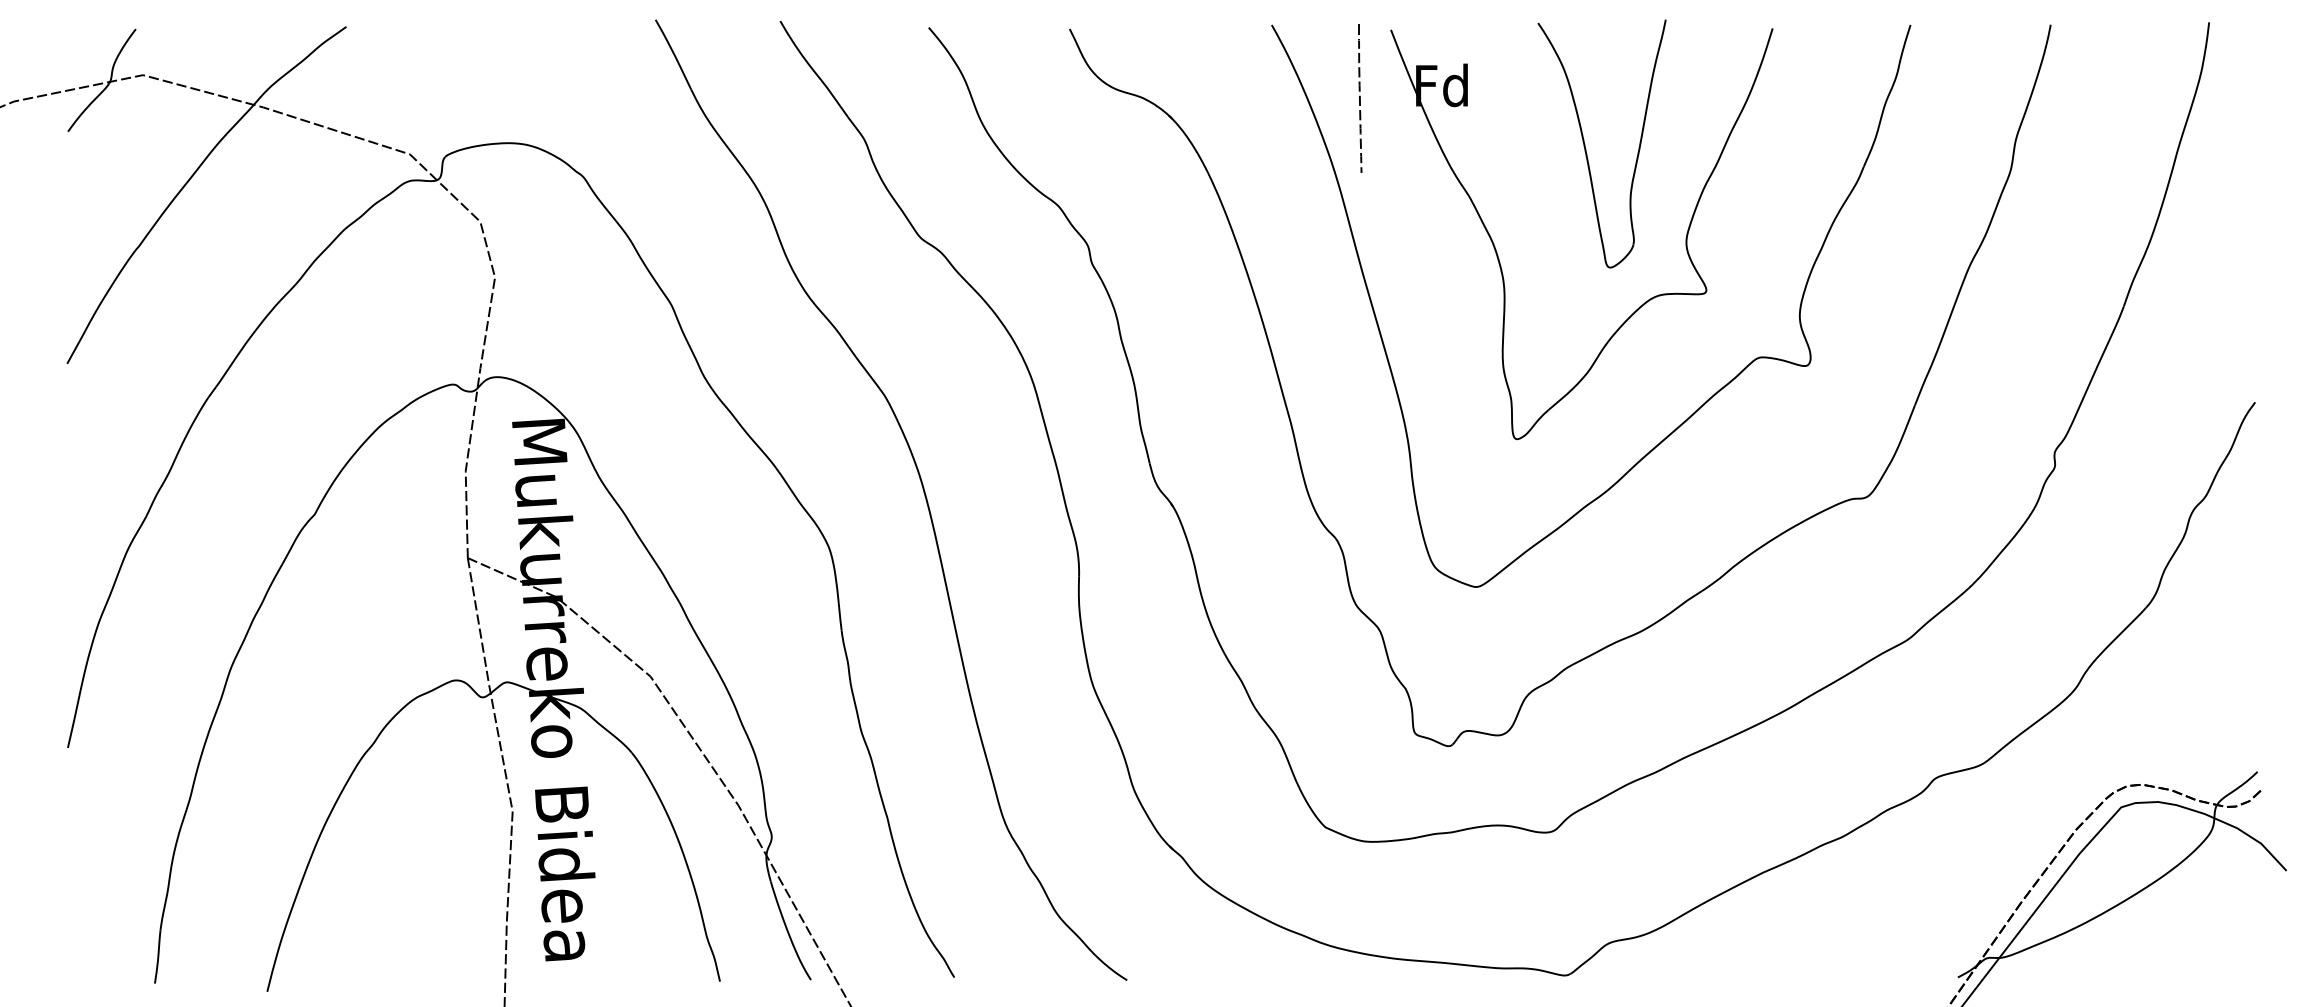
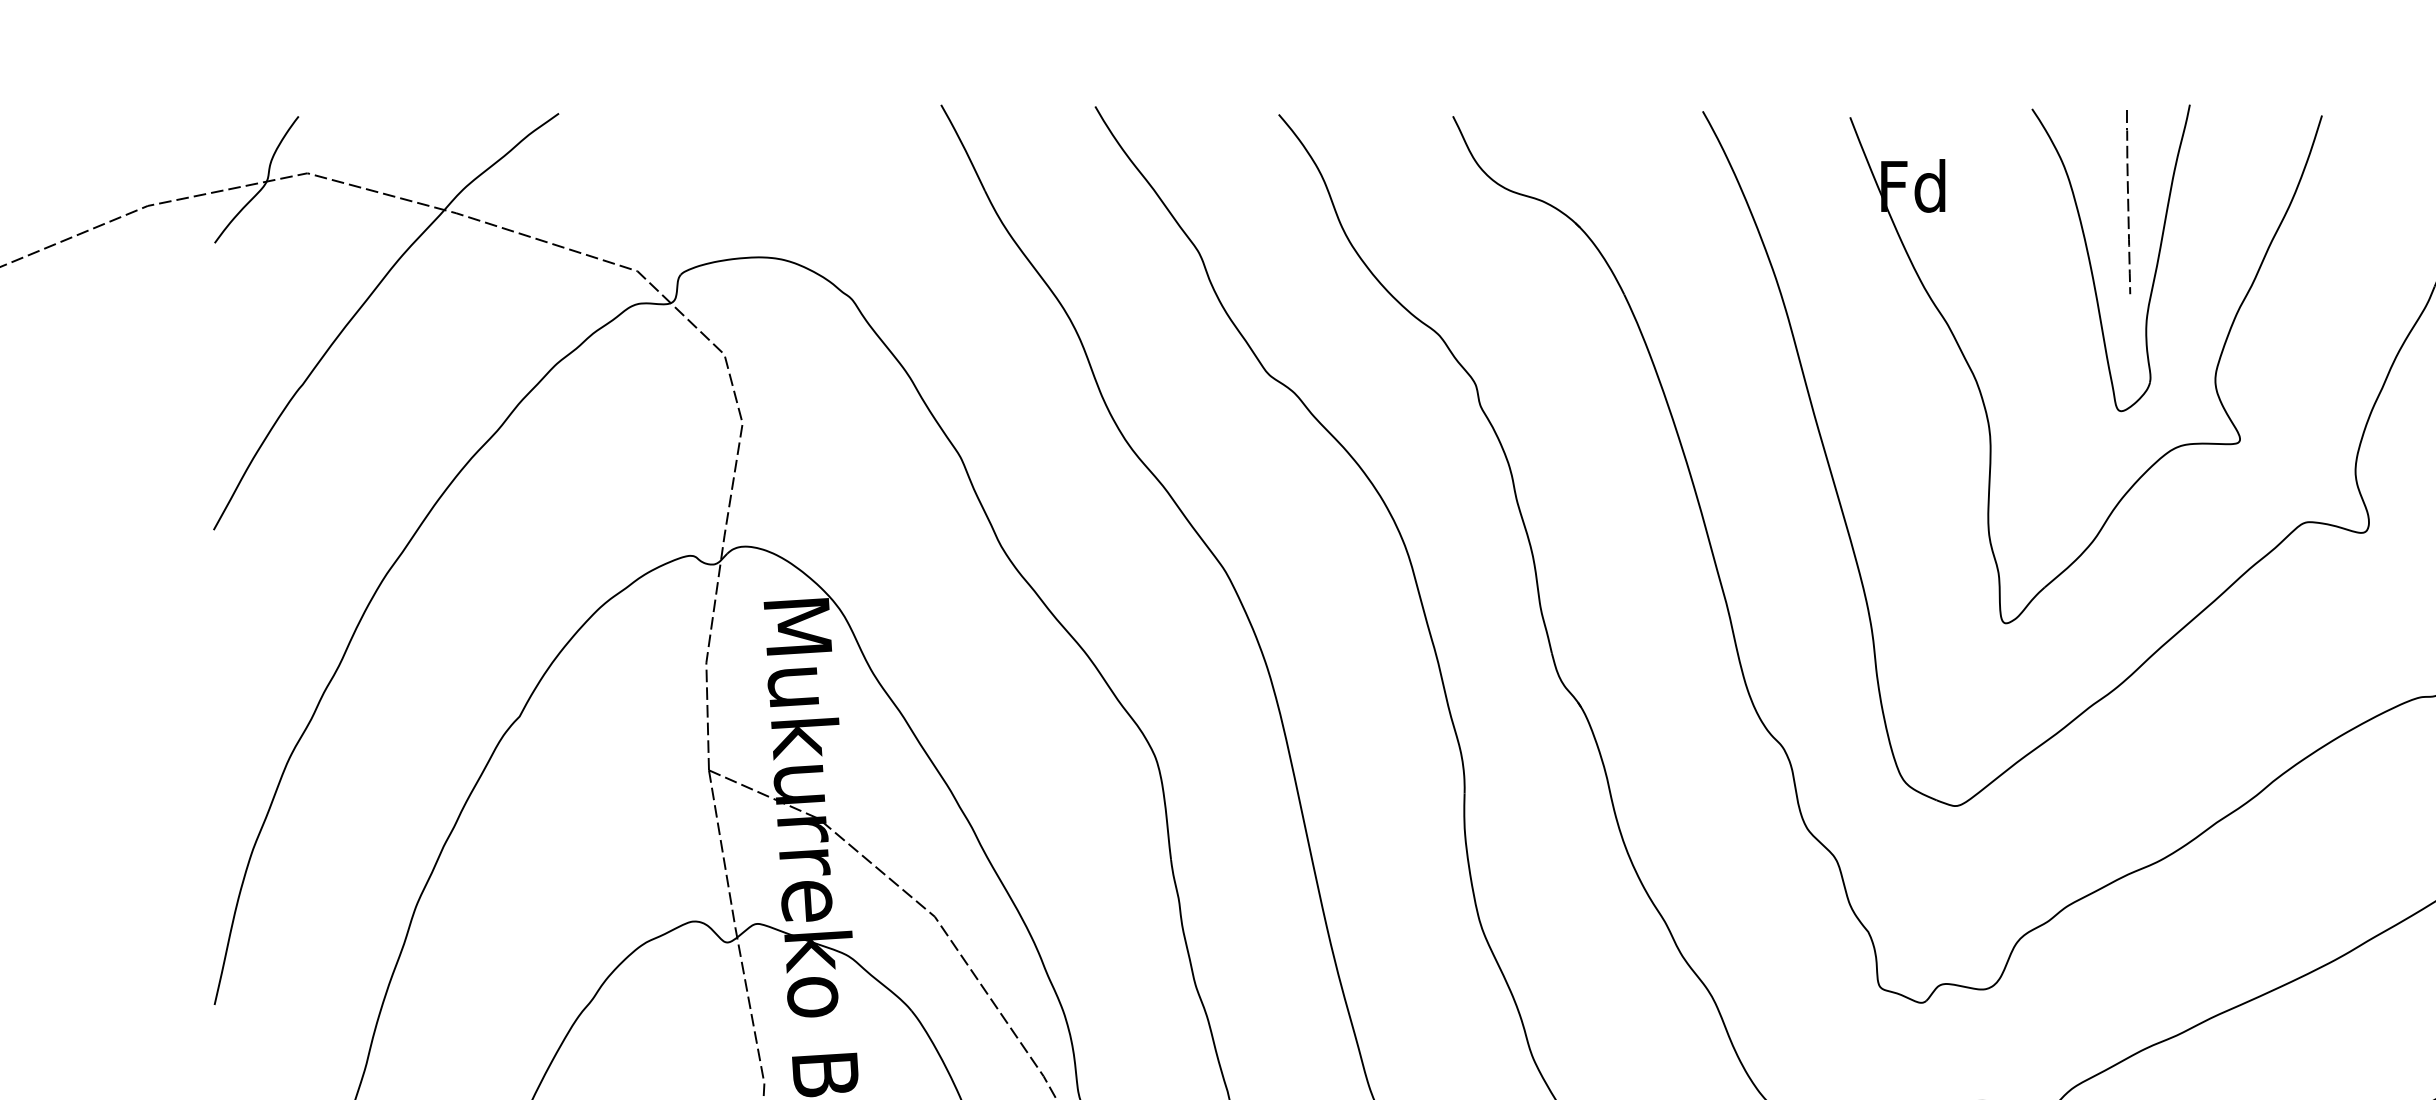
curve: (1360, 98) -> (2128, 202), moved

